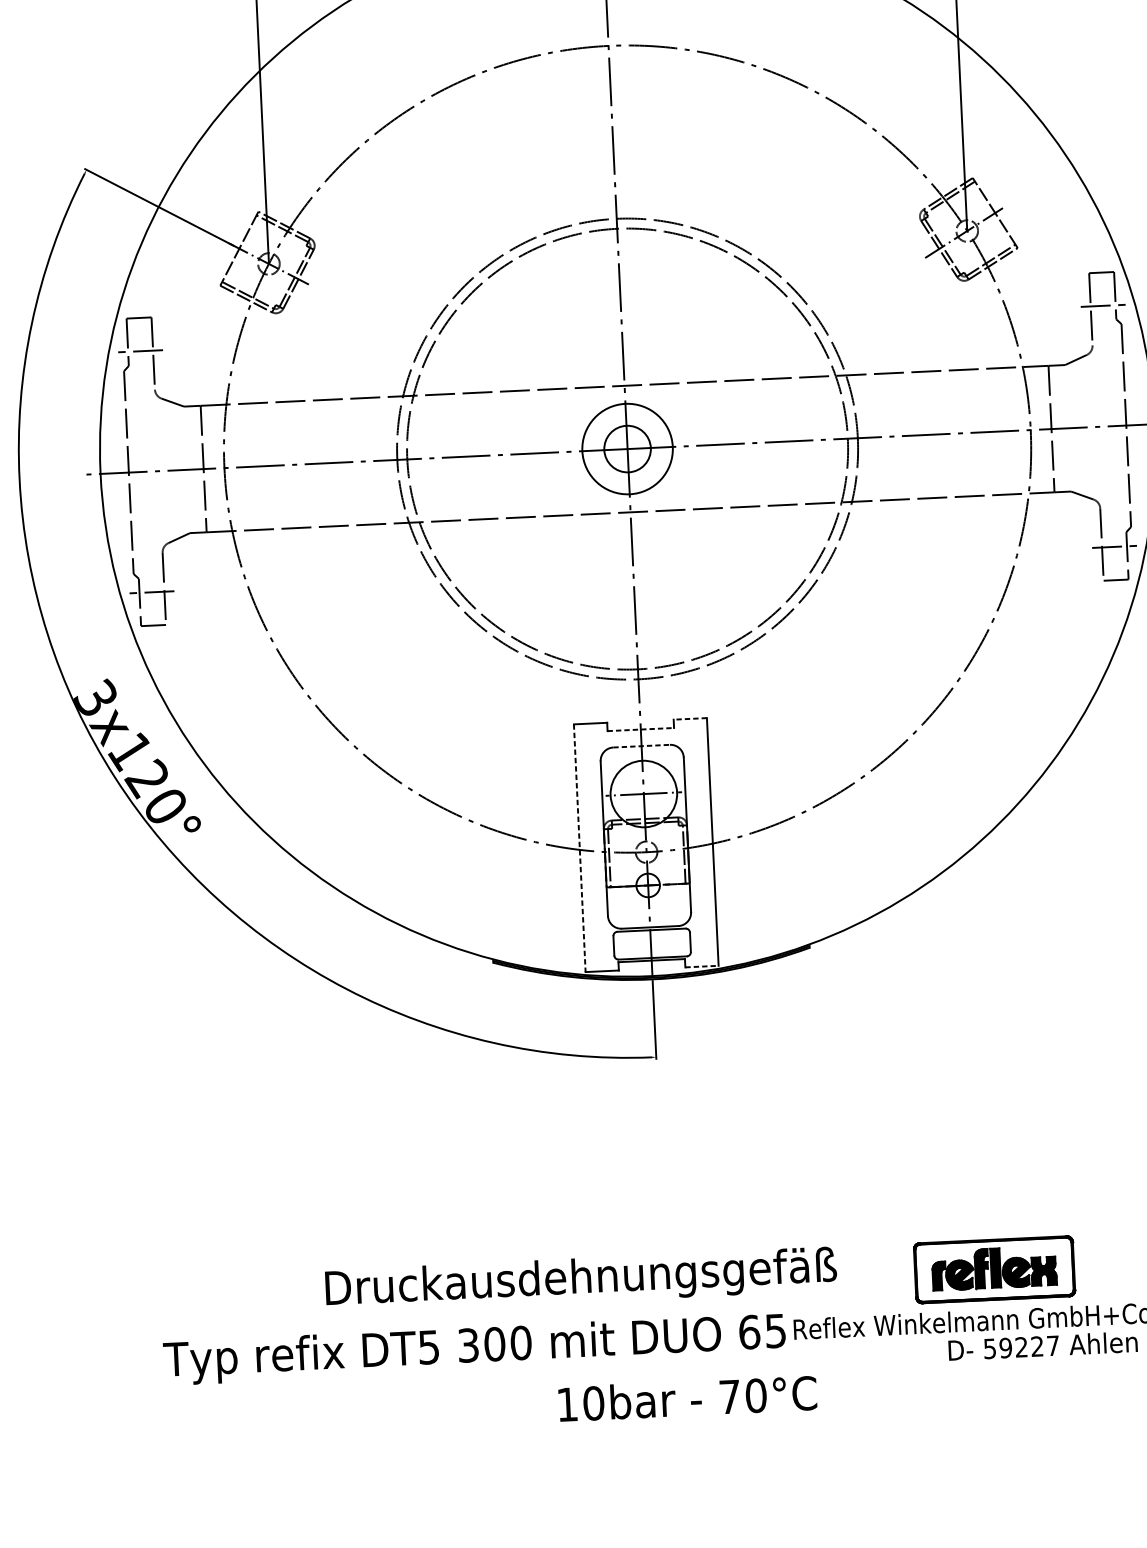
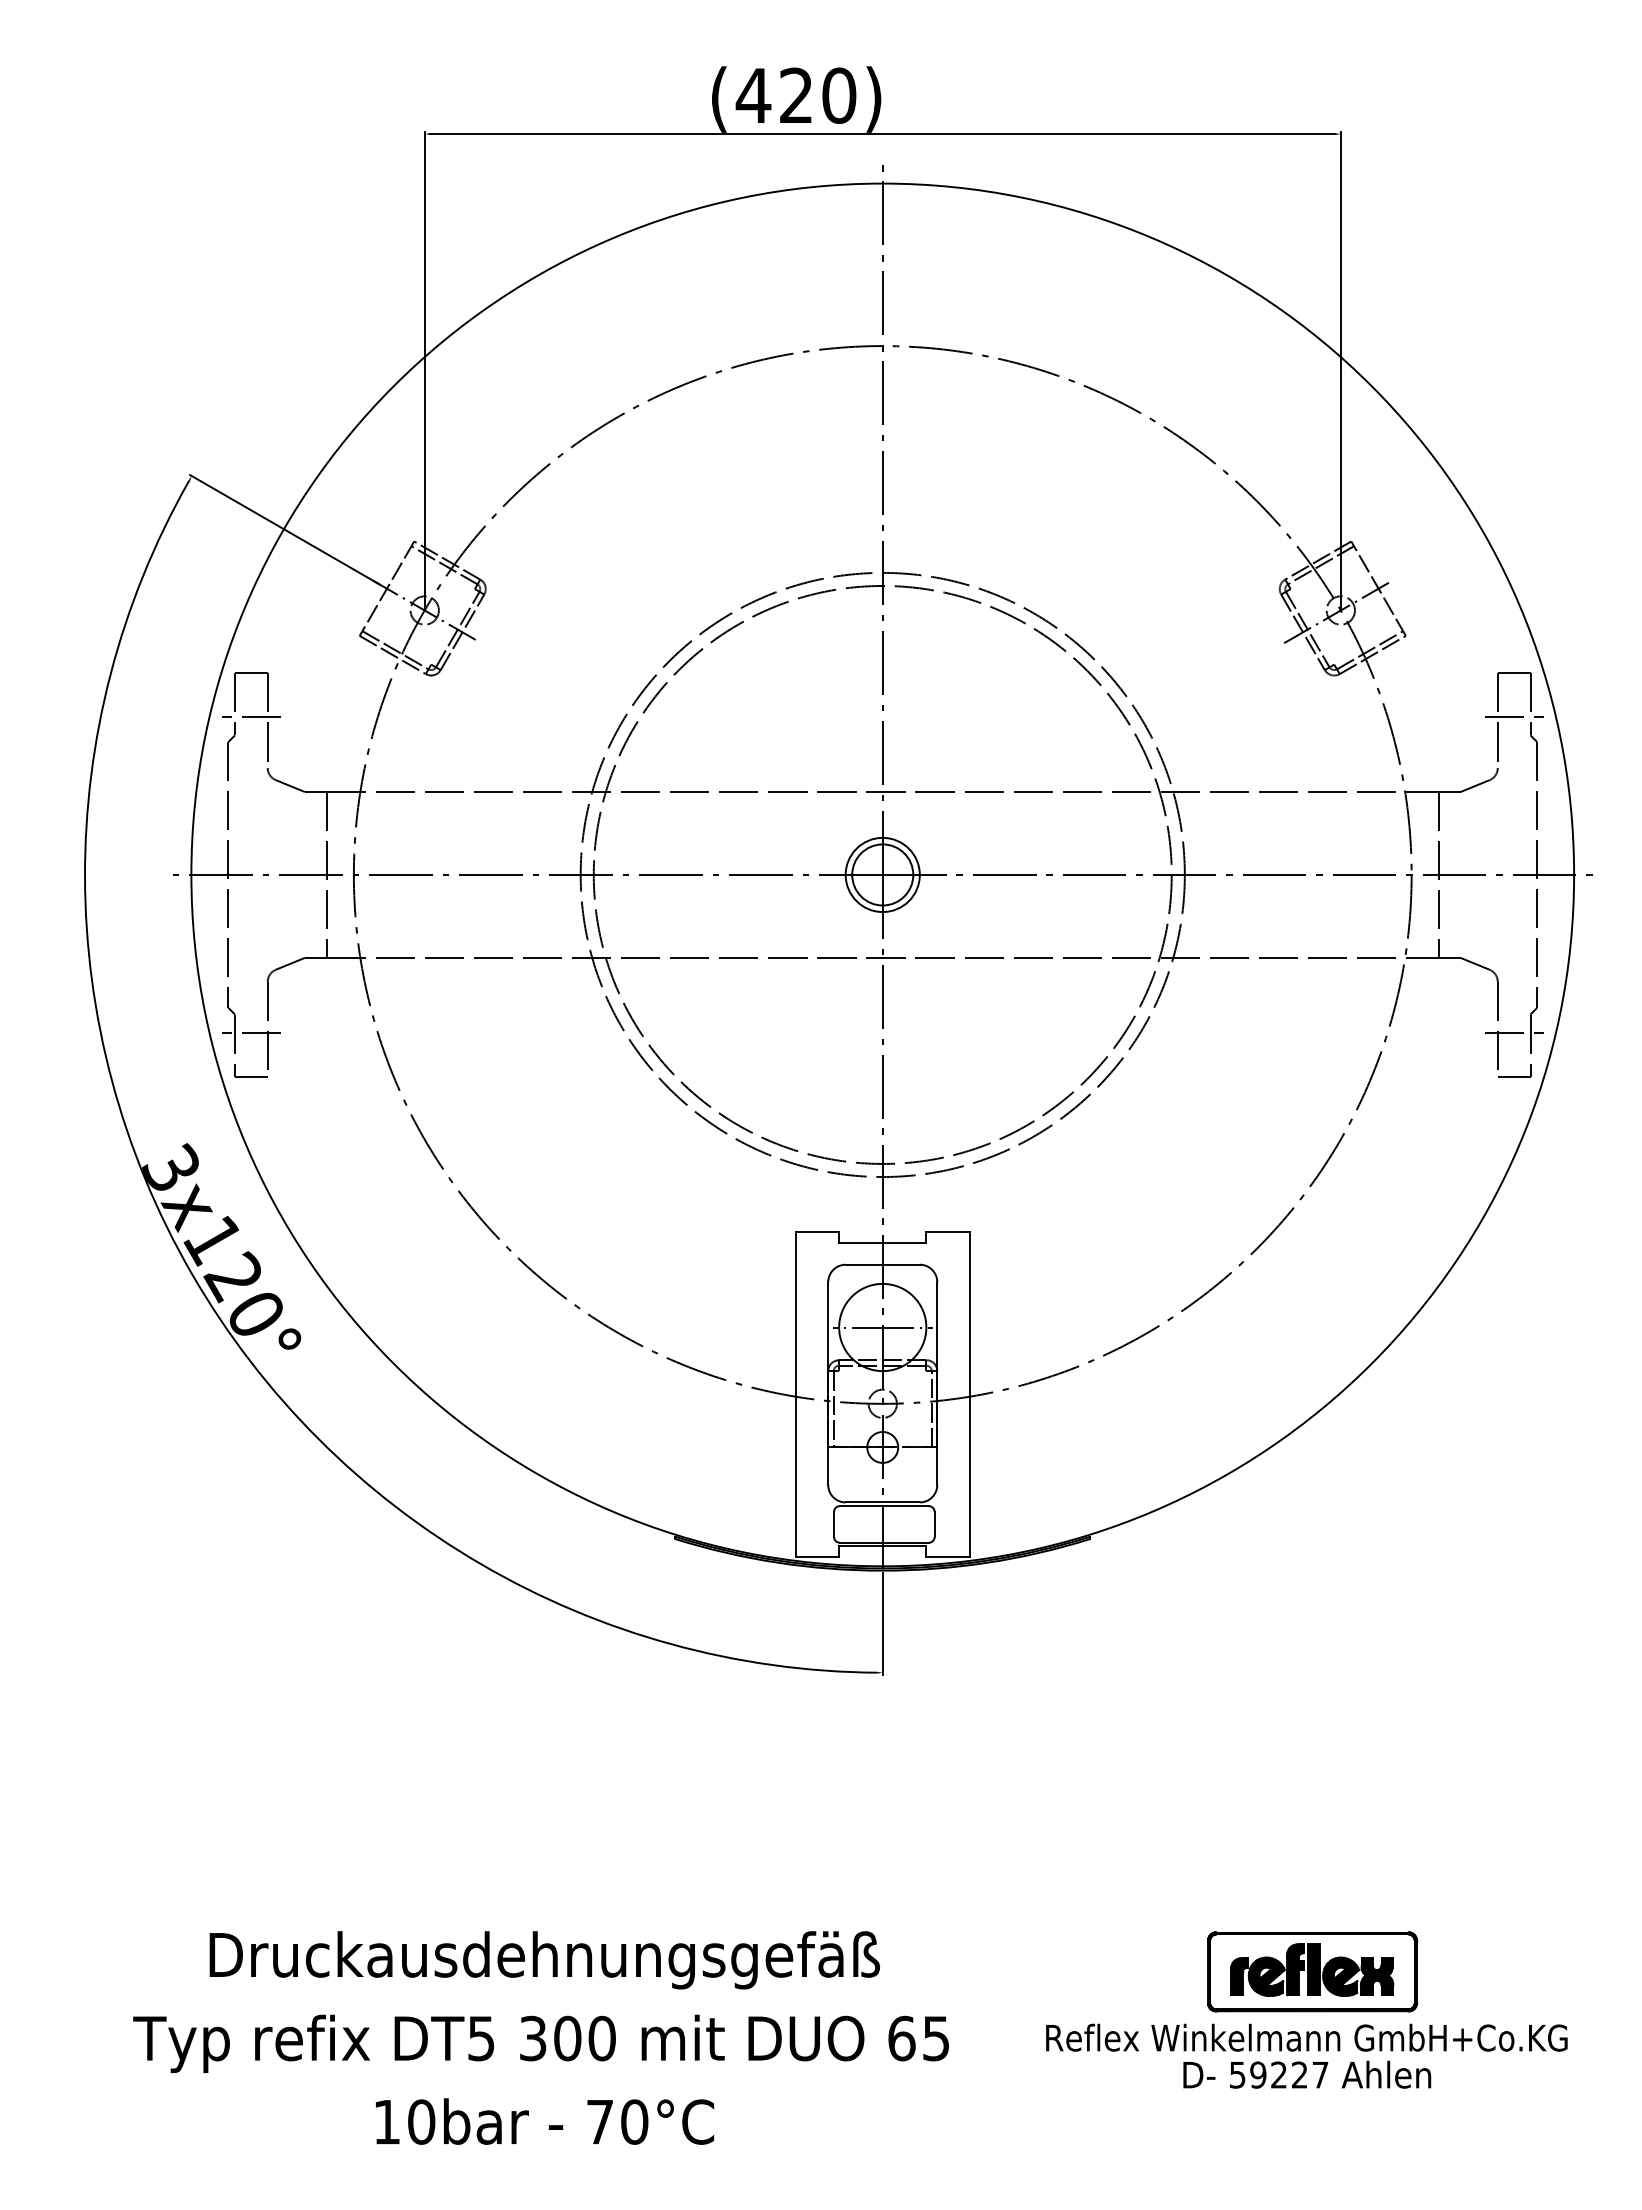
circle: (627, 448) -> (882, 874), size x0.62
line: (690, 719) -> (948, 1232), dashed -> solid
line: (640, 729) -> (882, 1242), dashed -> solid
line: (642, 745) -> (883, 1264), dashed -> solid
line: (579, 848) -> (795, 1394), dashed -> solid
line: (702, 966) -> (948, 1556), dashed -> solid
text: (581, 1280) -> (544, 1960), moved
text: (1043, 1345) -> (1307, 2074), moved
text: (474, 1349) -> (540, 2043), moved
text: (688, 1398) -> (545, 2121), moved

